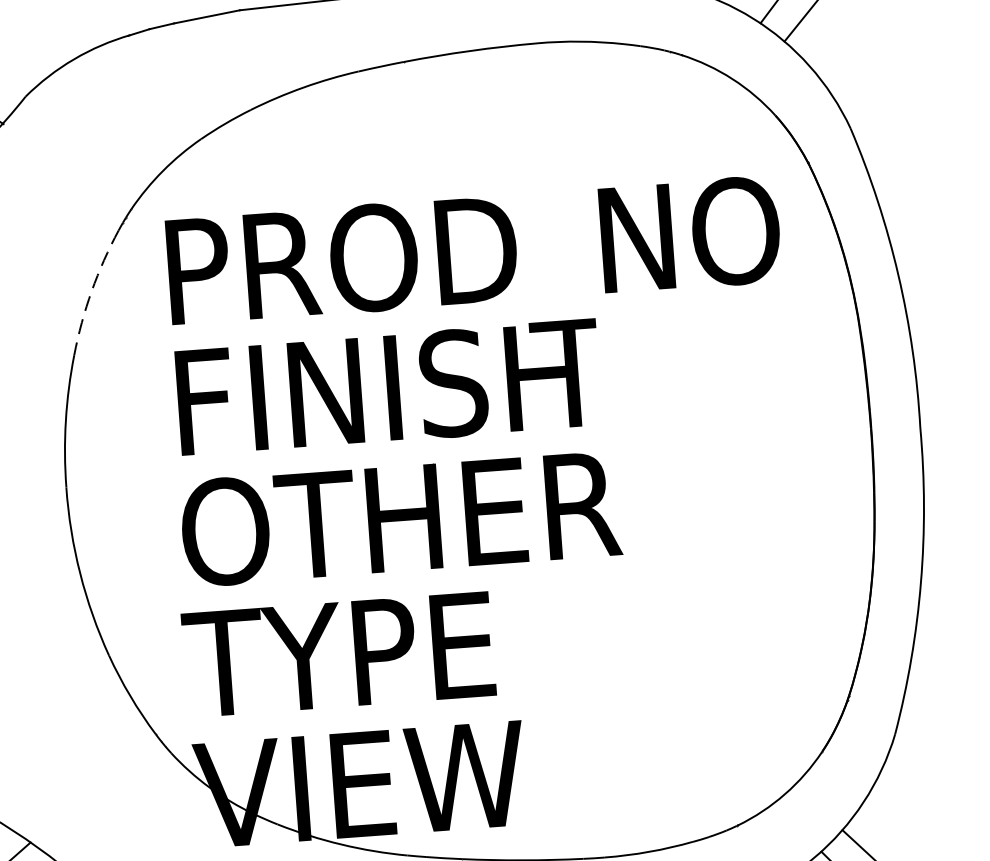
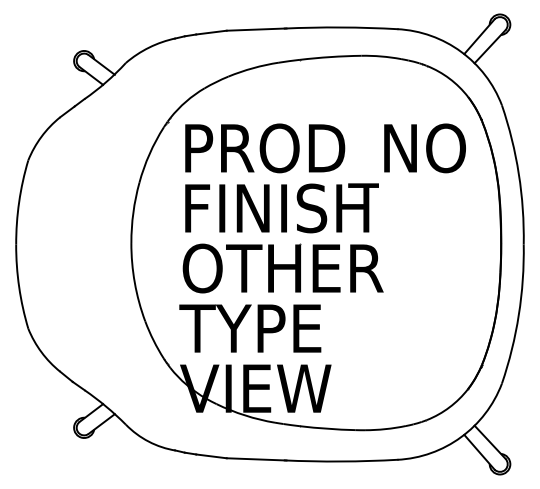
arc: (91, 291) -> (149, 154), dashed -> solid

